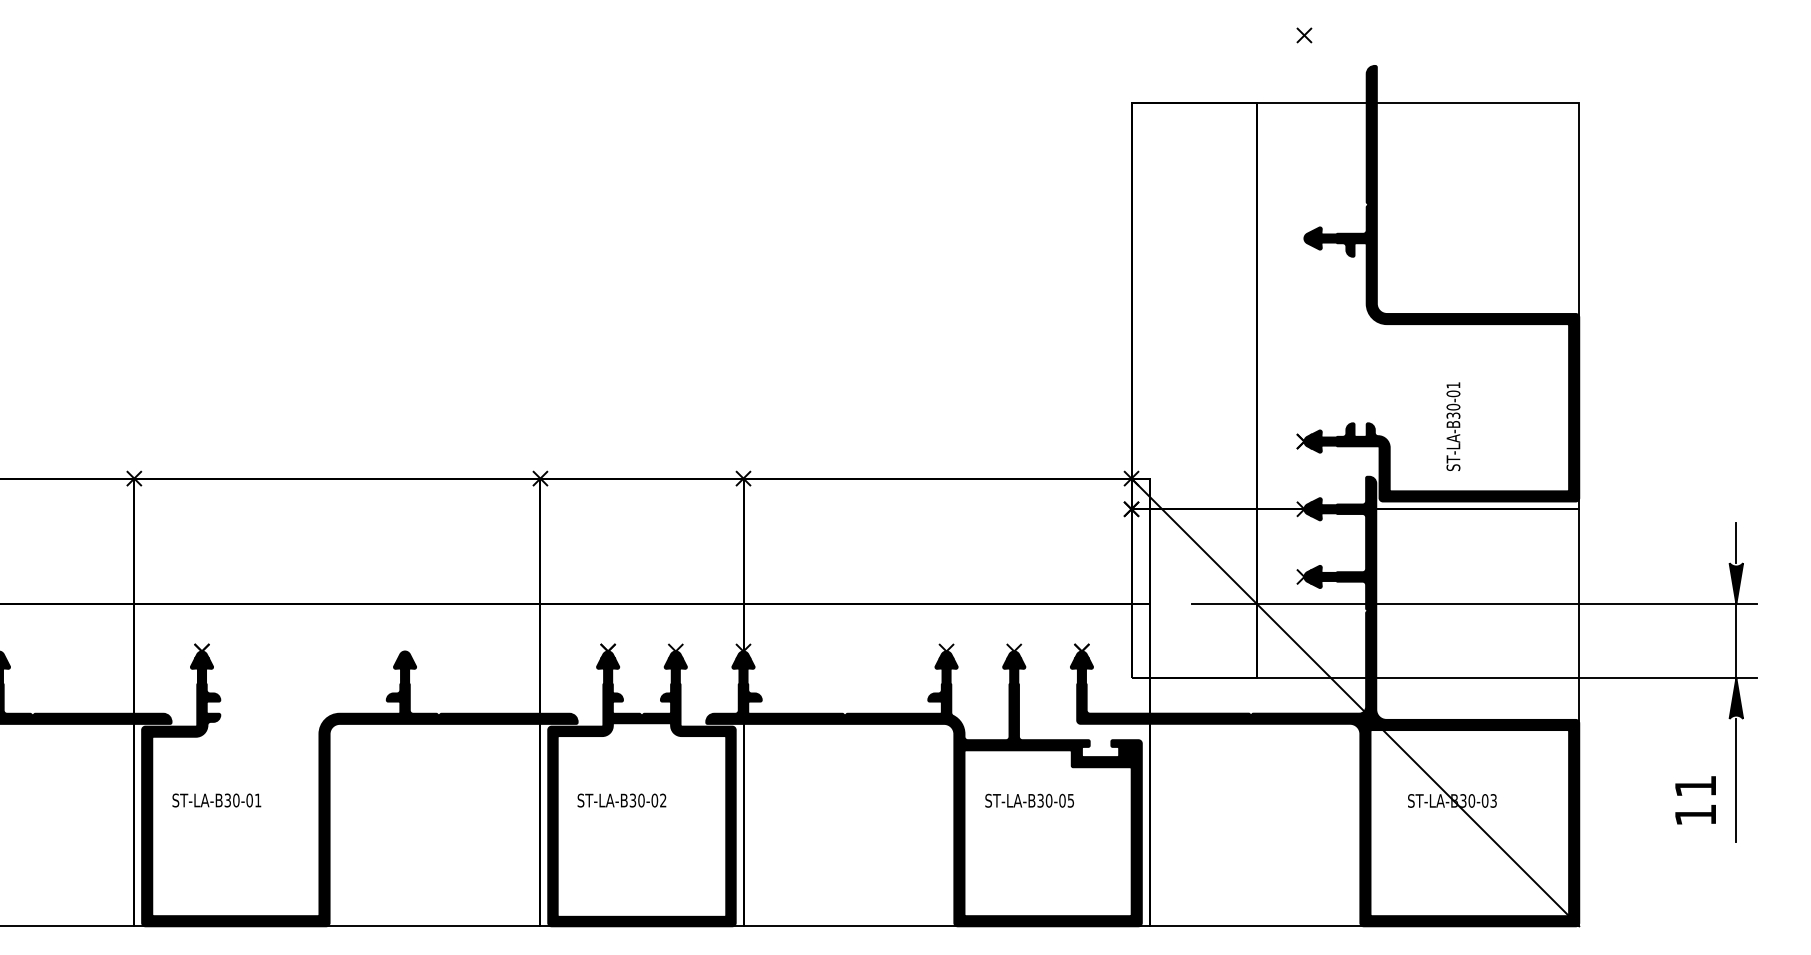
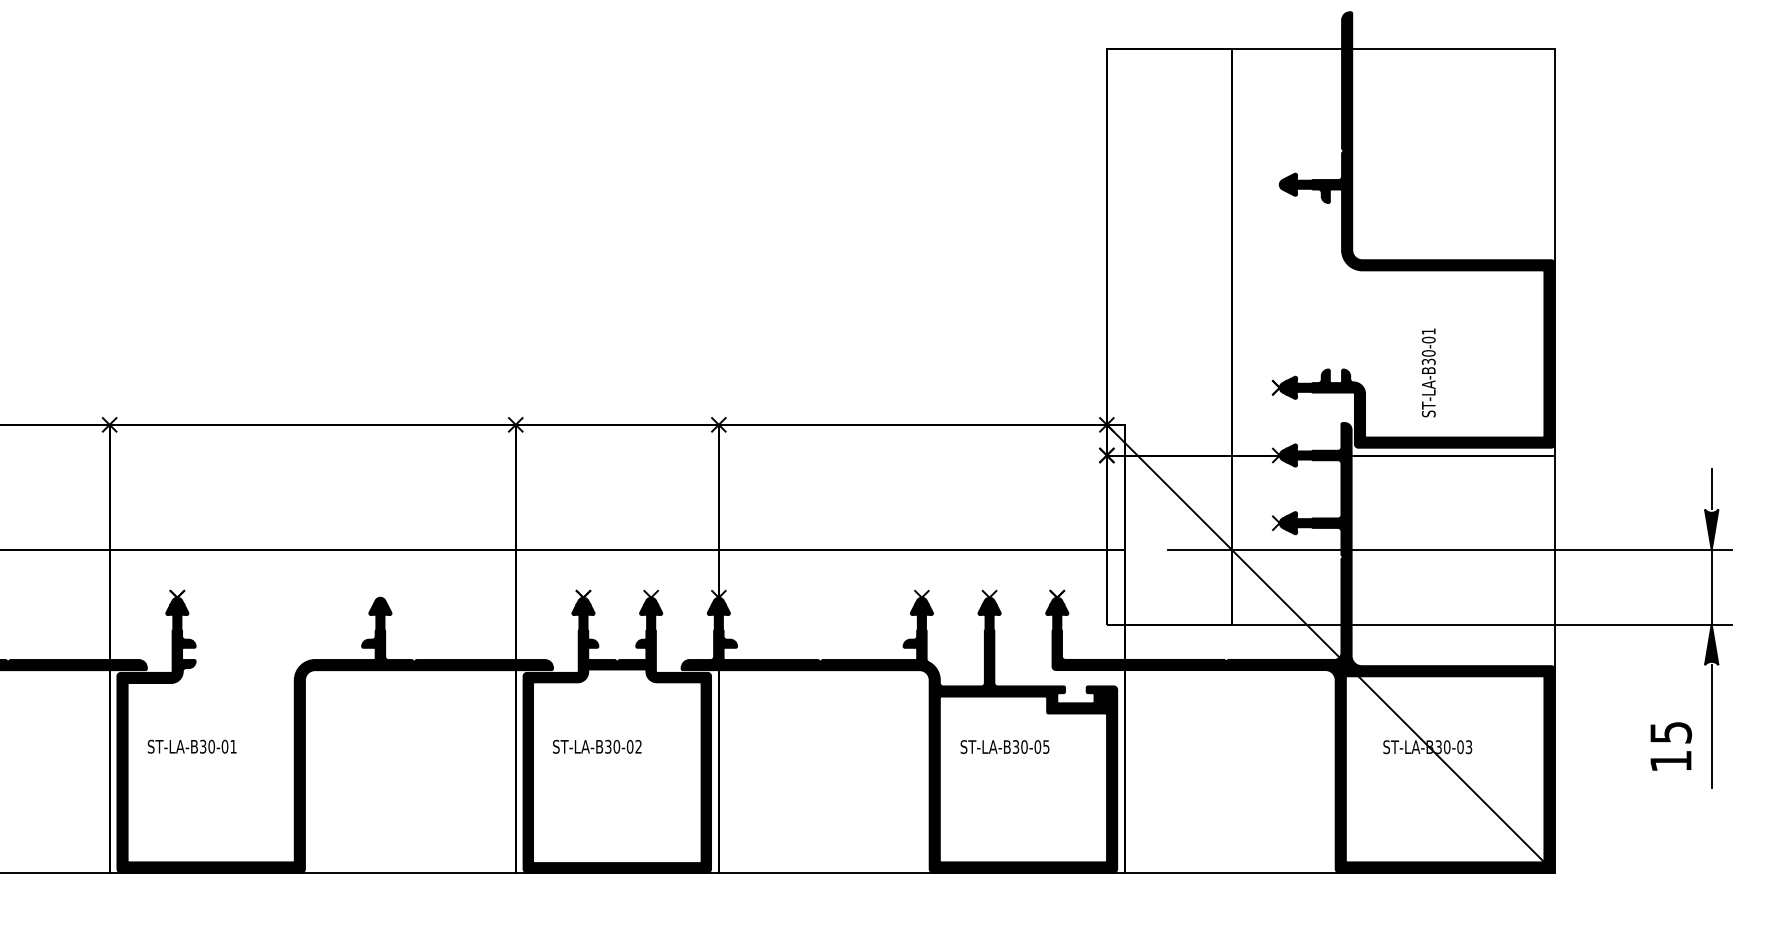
text: (1695, 786) -> (1670, 732), 11 -> 15

